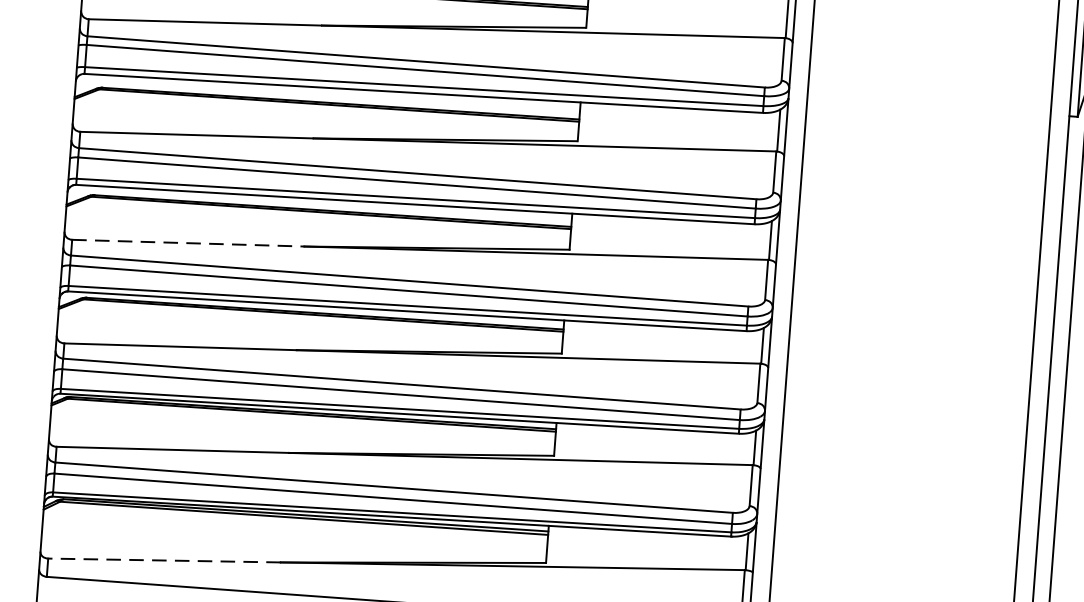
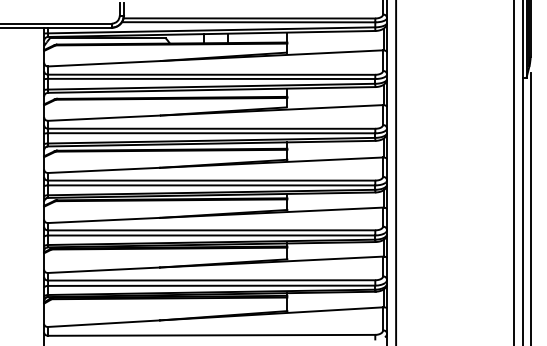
line: (189, 243) -> (104, 170), dashed -> solid
line: (163, 560) -> (103, 323), dashed -> solid

